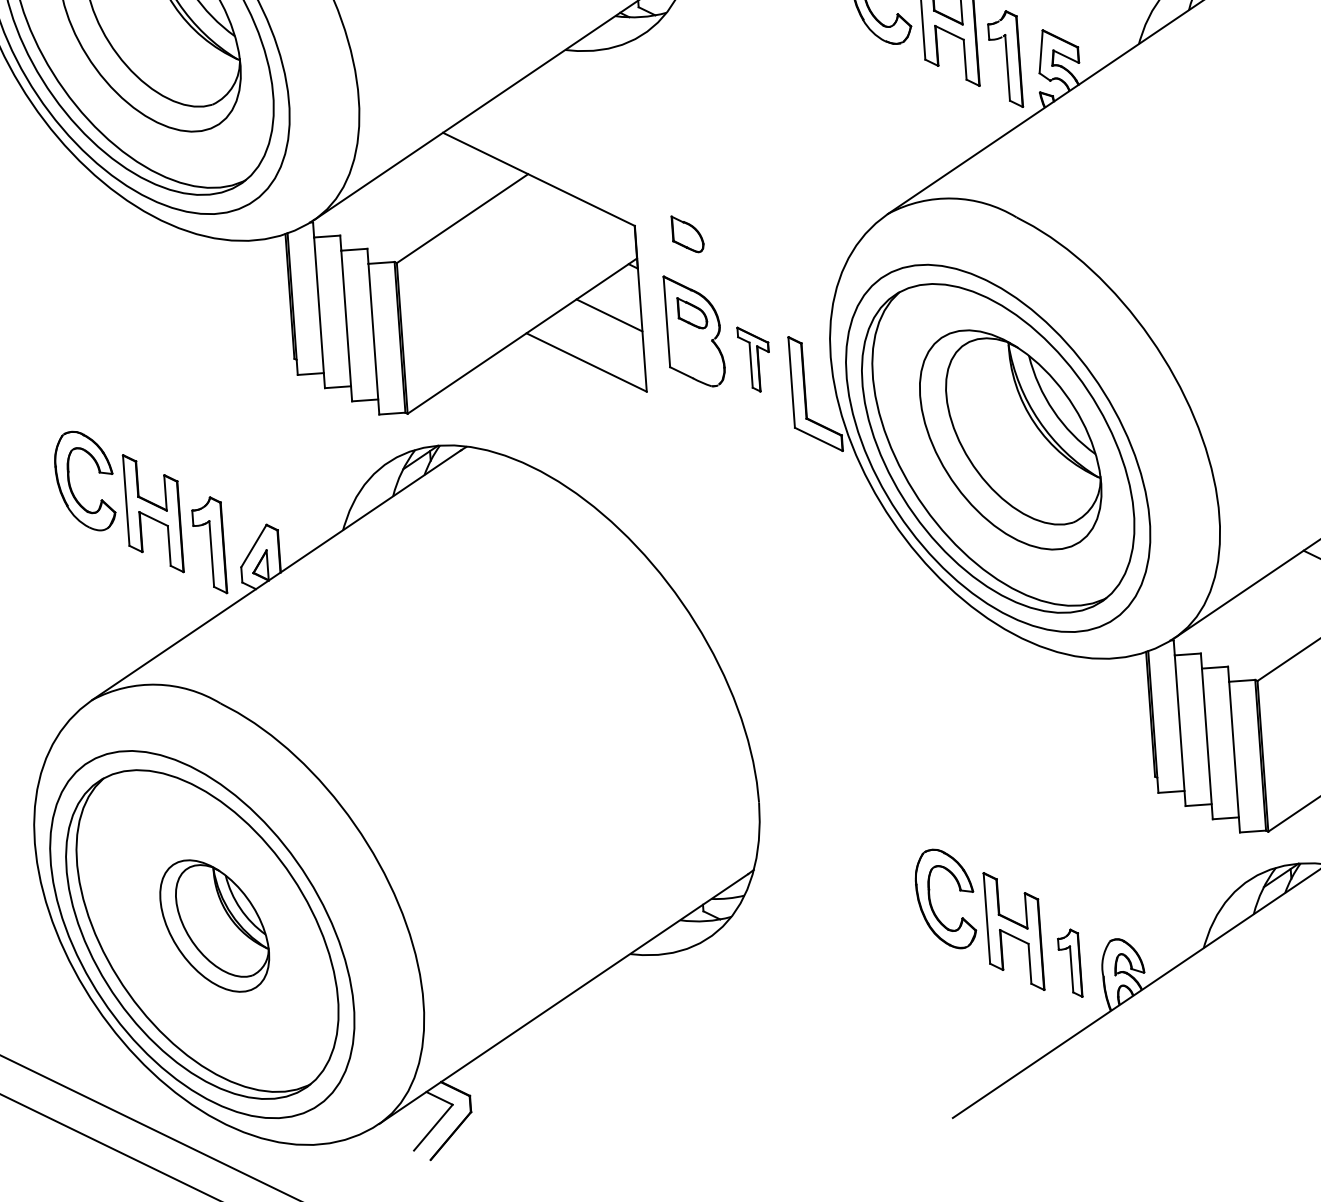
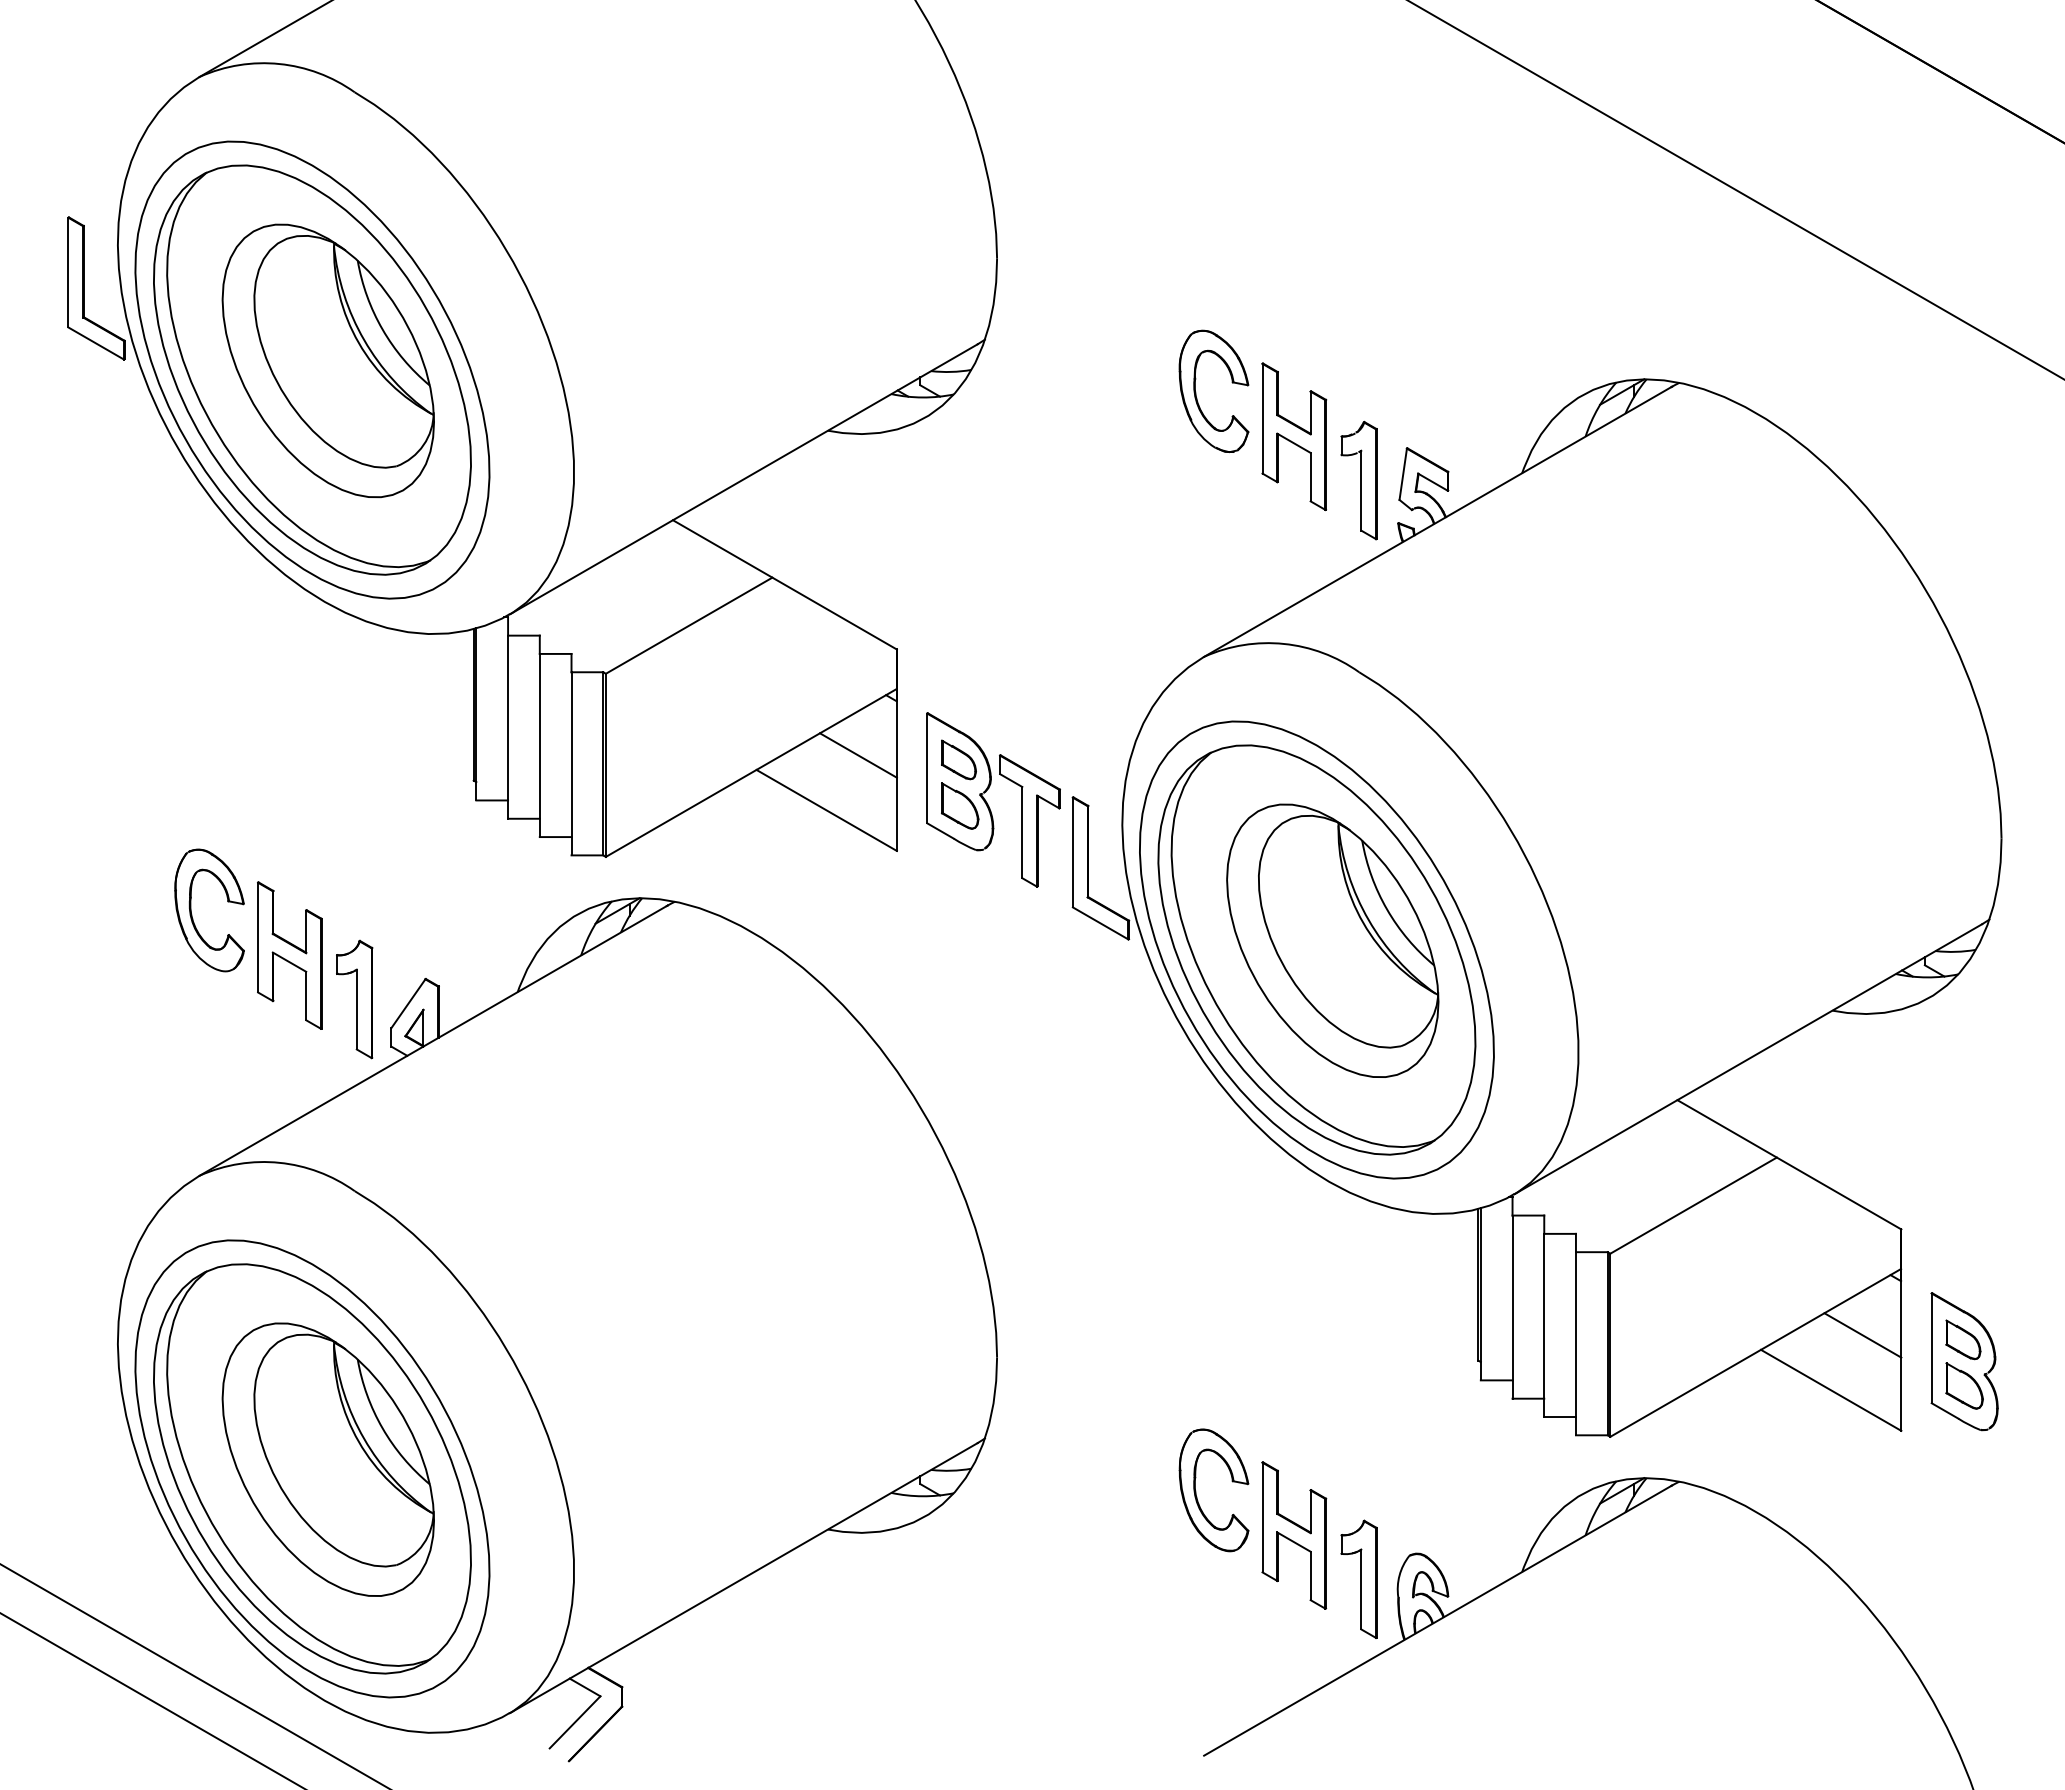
part: (688, 233) -> (960, 805), moved
part: (754, 358) -> (1029, 820), size x1.67
part: (214, 925) -> (327, 1459), size x1.67
part: (1069, 963) -> (1358, 1578), size x1.43

